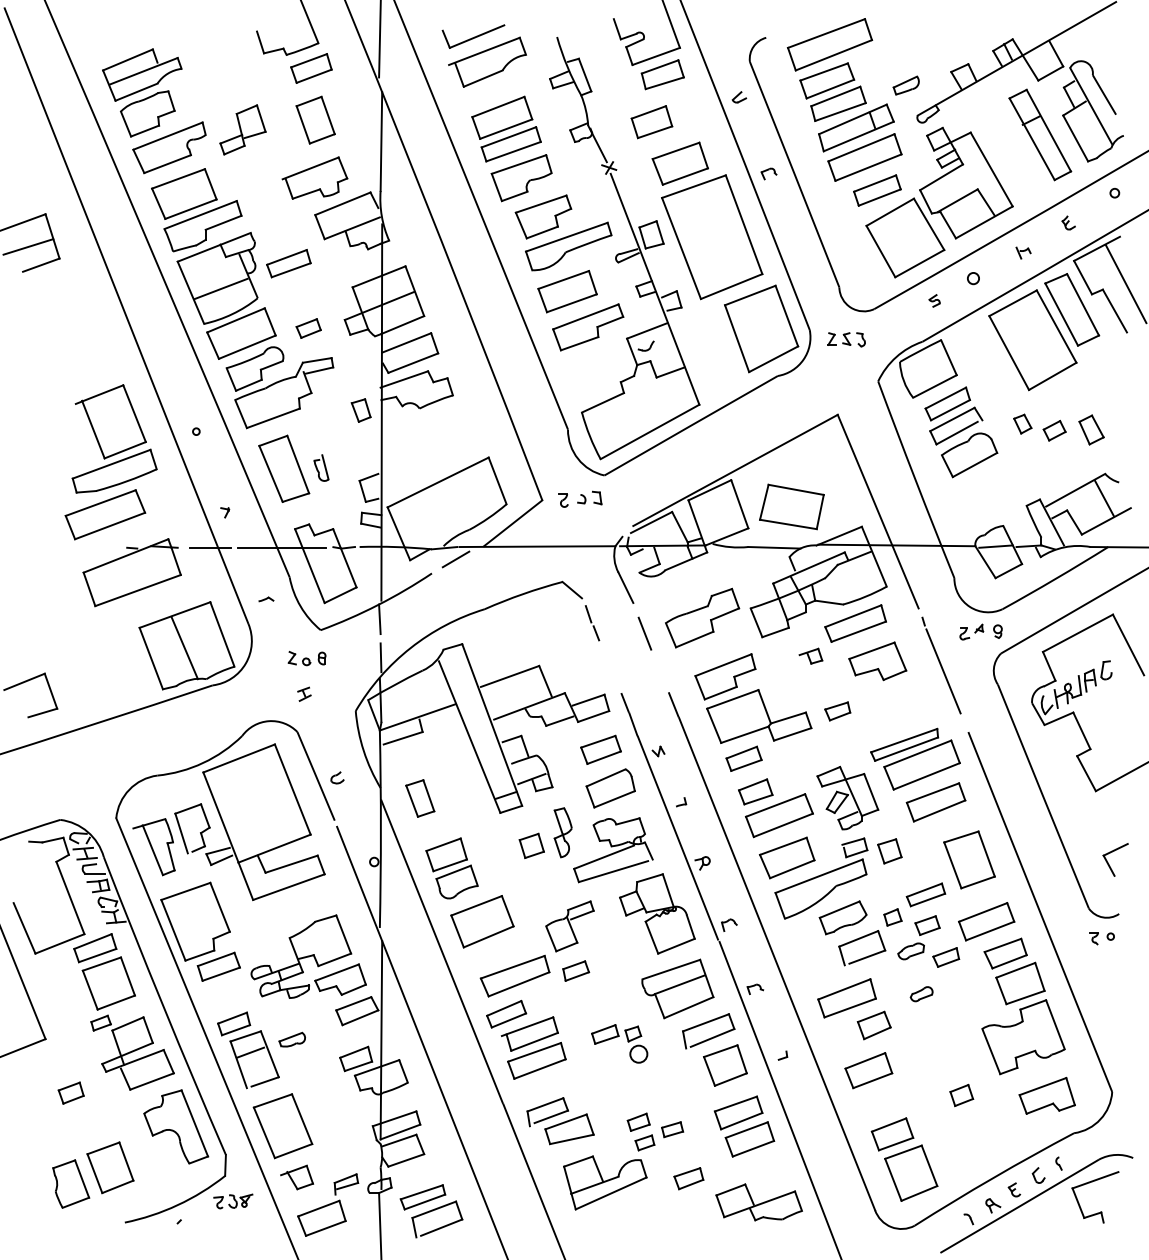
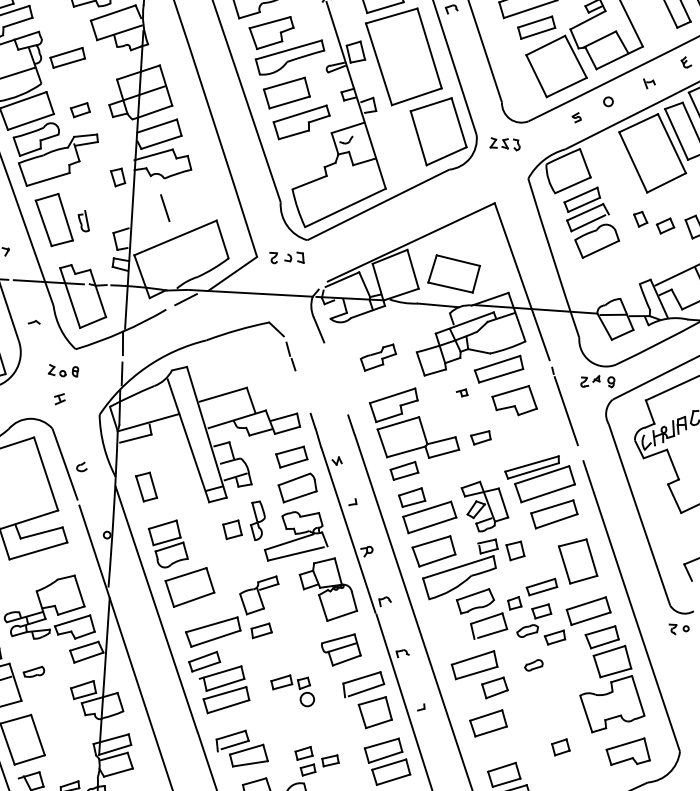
part: (702, 617) -> (378, 357), size x0.6
line: (644, 633) -> (164, 207), moved
part: (810, 655) -> (461, 392), size x0.6
part: (677, 988) -> (341, 649), size x0.7

